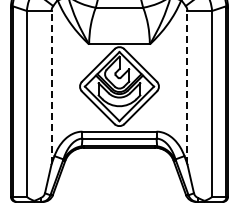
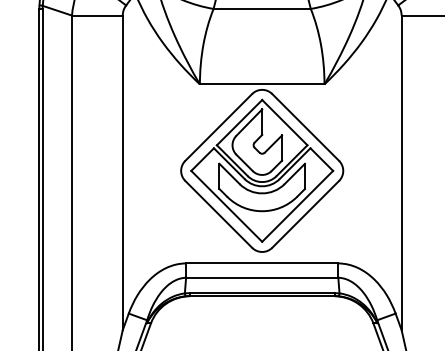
line: (51, 87) -> (122, 172), dashed -> solid
line: (187, 87) -> (401, 172), dashed -> solid

